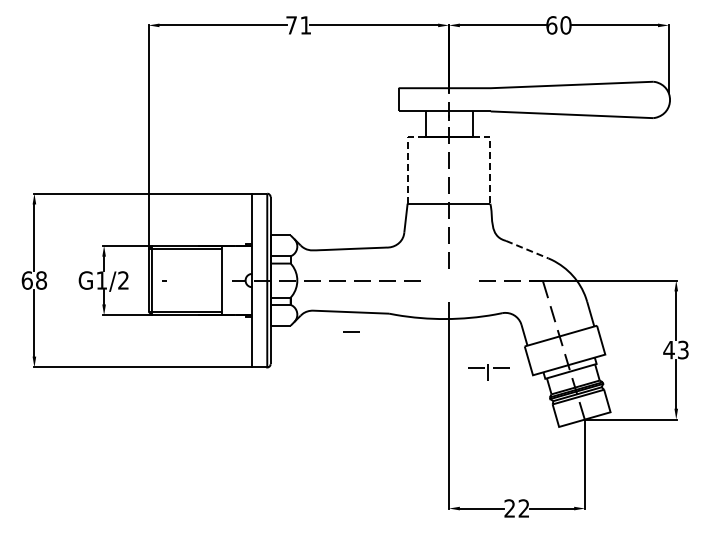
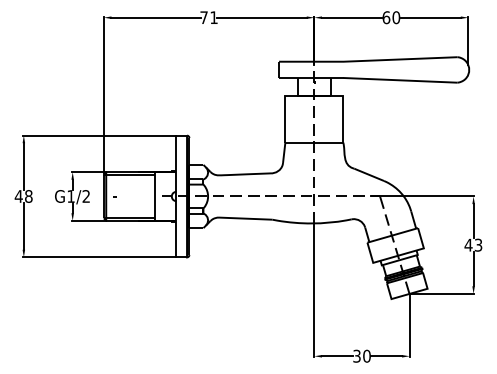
line: (449, 136) -> (314, 95), dashed -> solid
line: (527, 249) -> (369, 174), dashed -> solid
text: (27, 280) -> (19, 196), 68 -> 48
line: (351, 331) -> (246, 232), removed
part: (488, 372) -> (314, 199), moved
text: (516, 508) -> (361, 356), 22 -> 30

